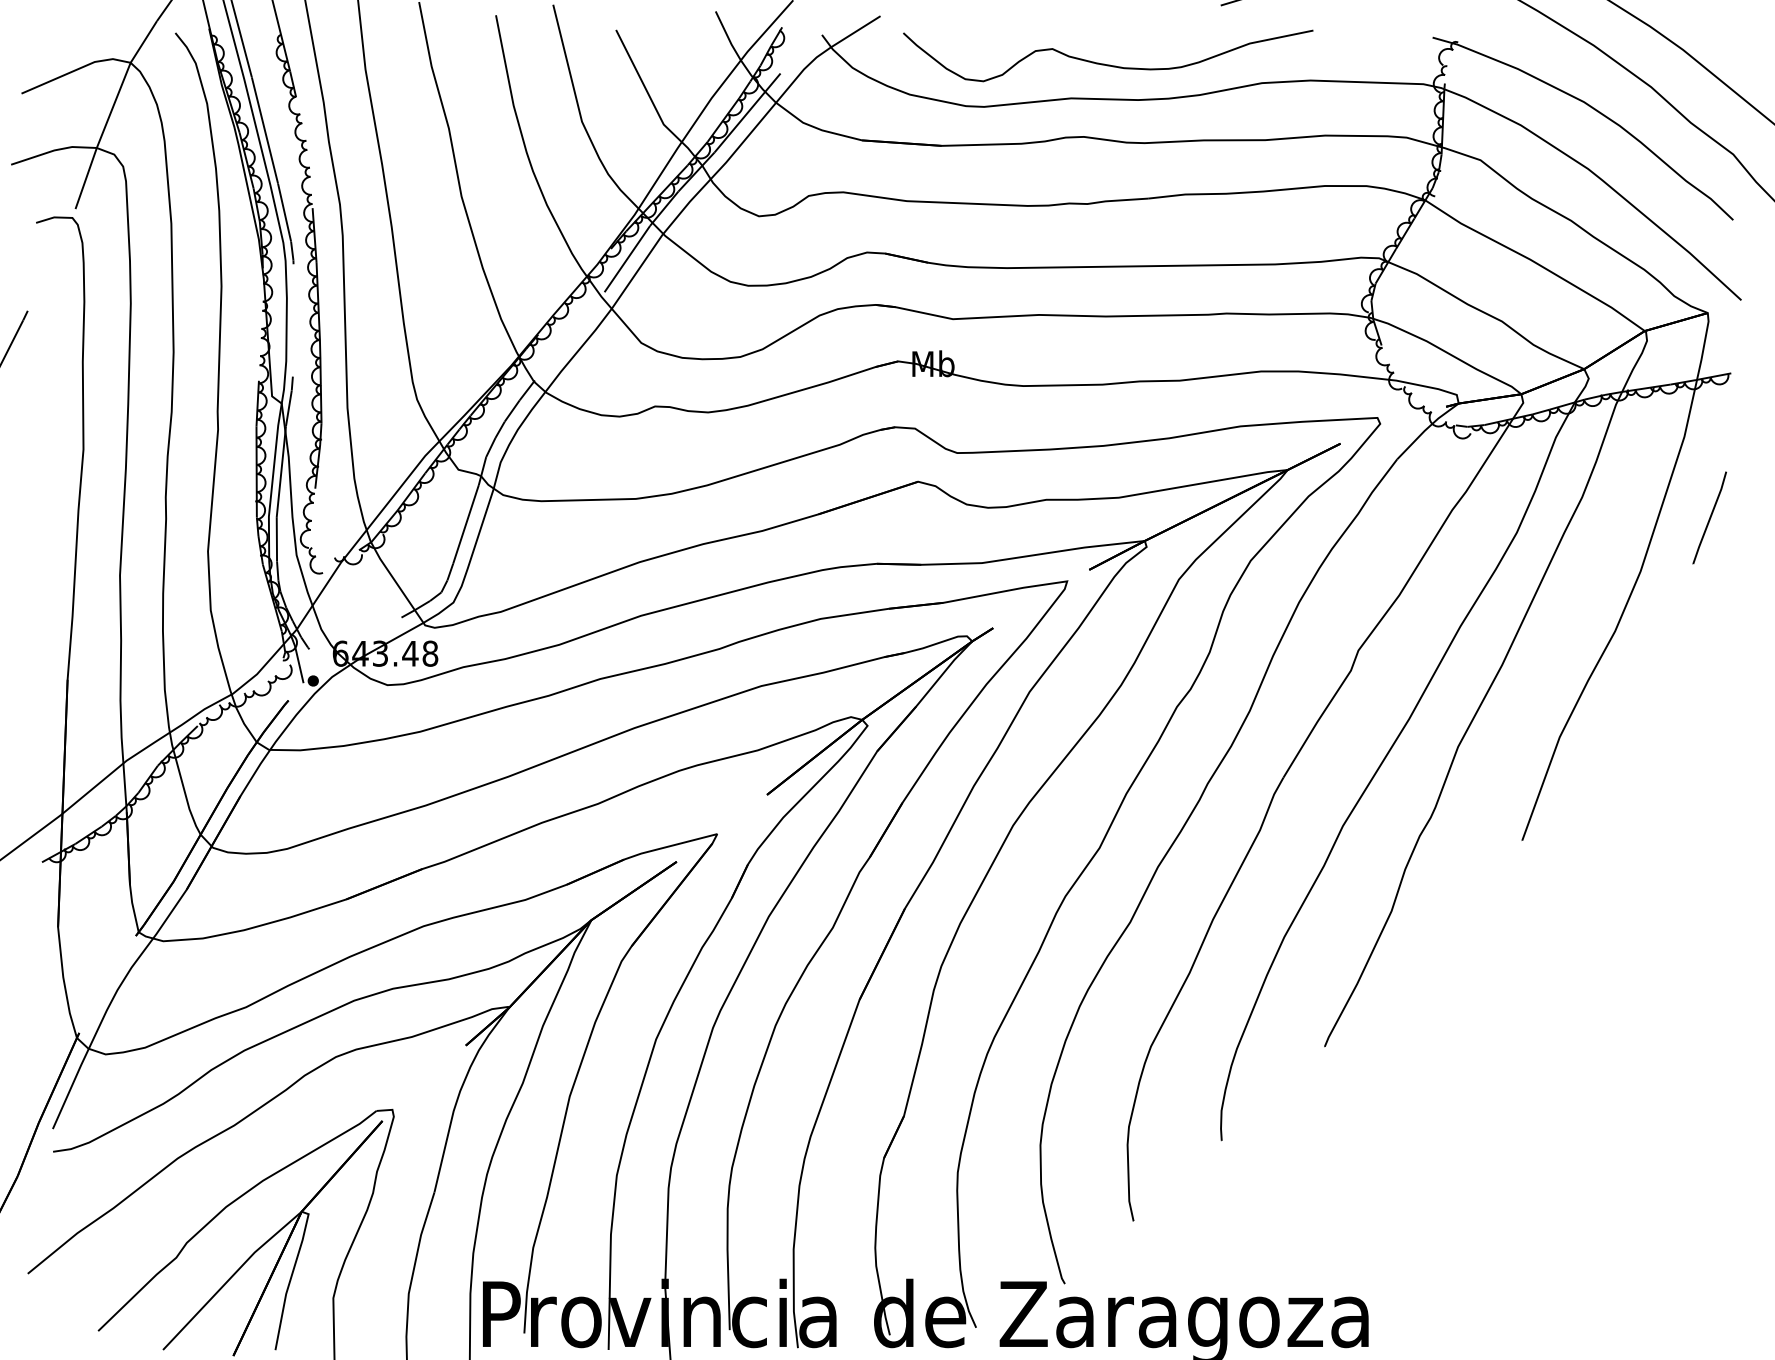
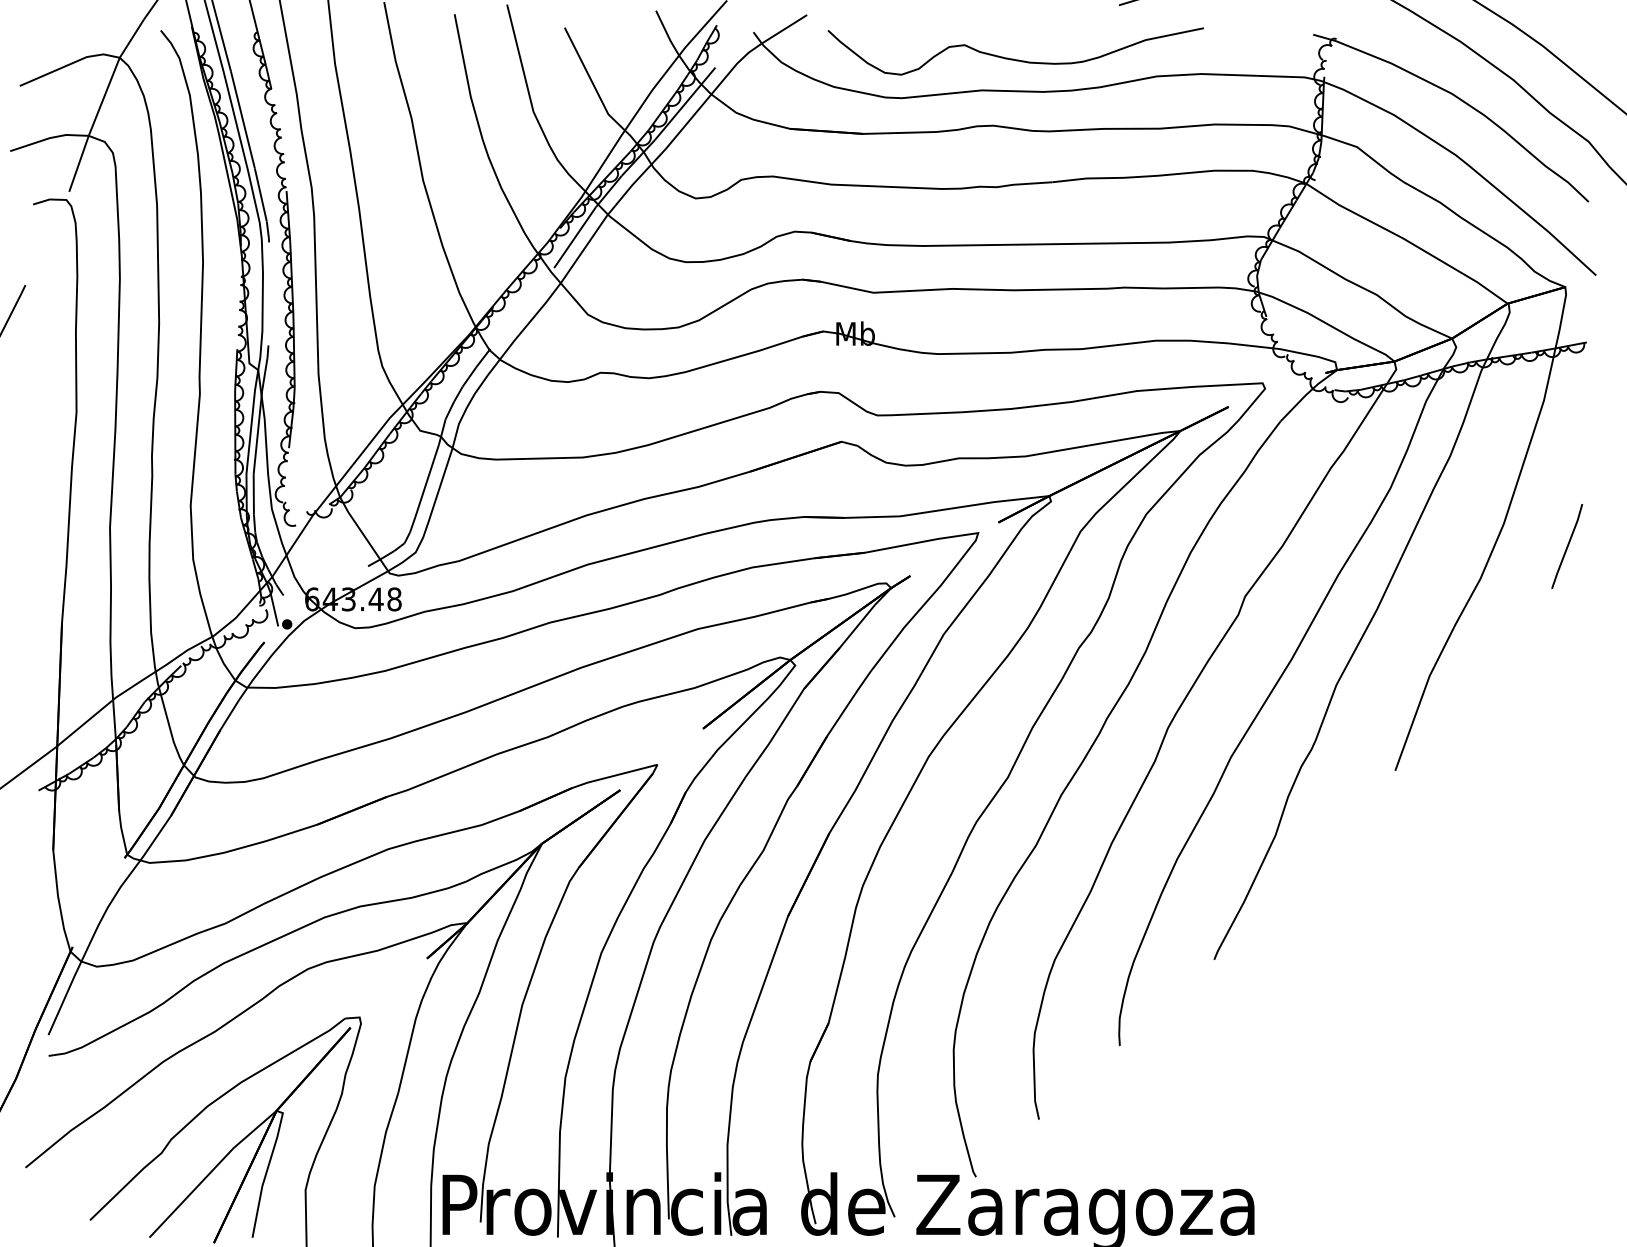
part: (1709, 517) -> (1566, 546), moved

